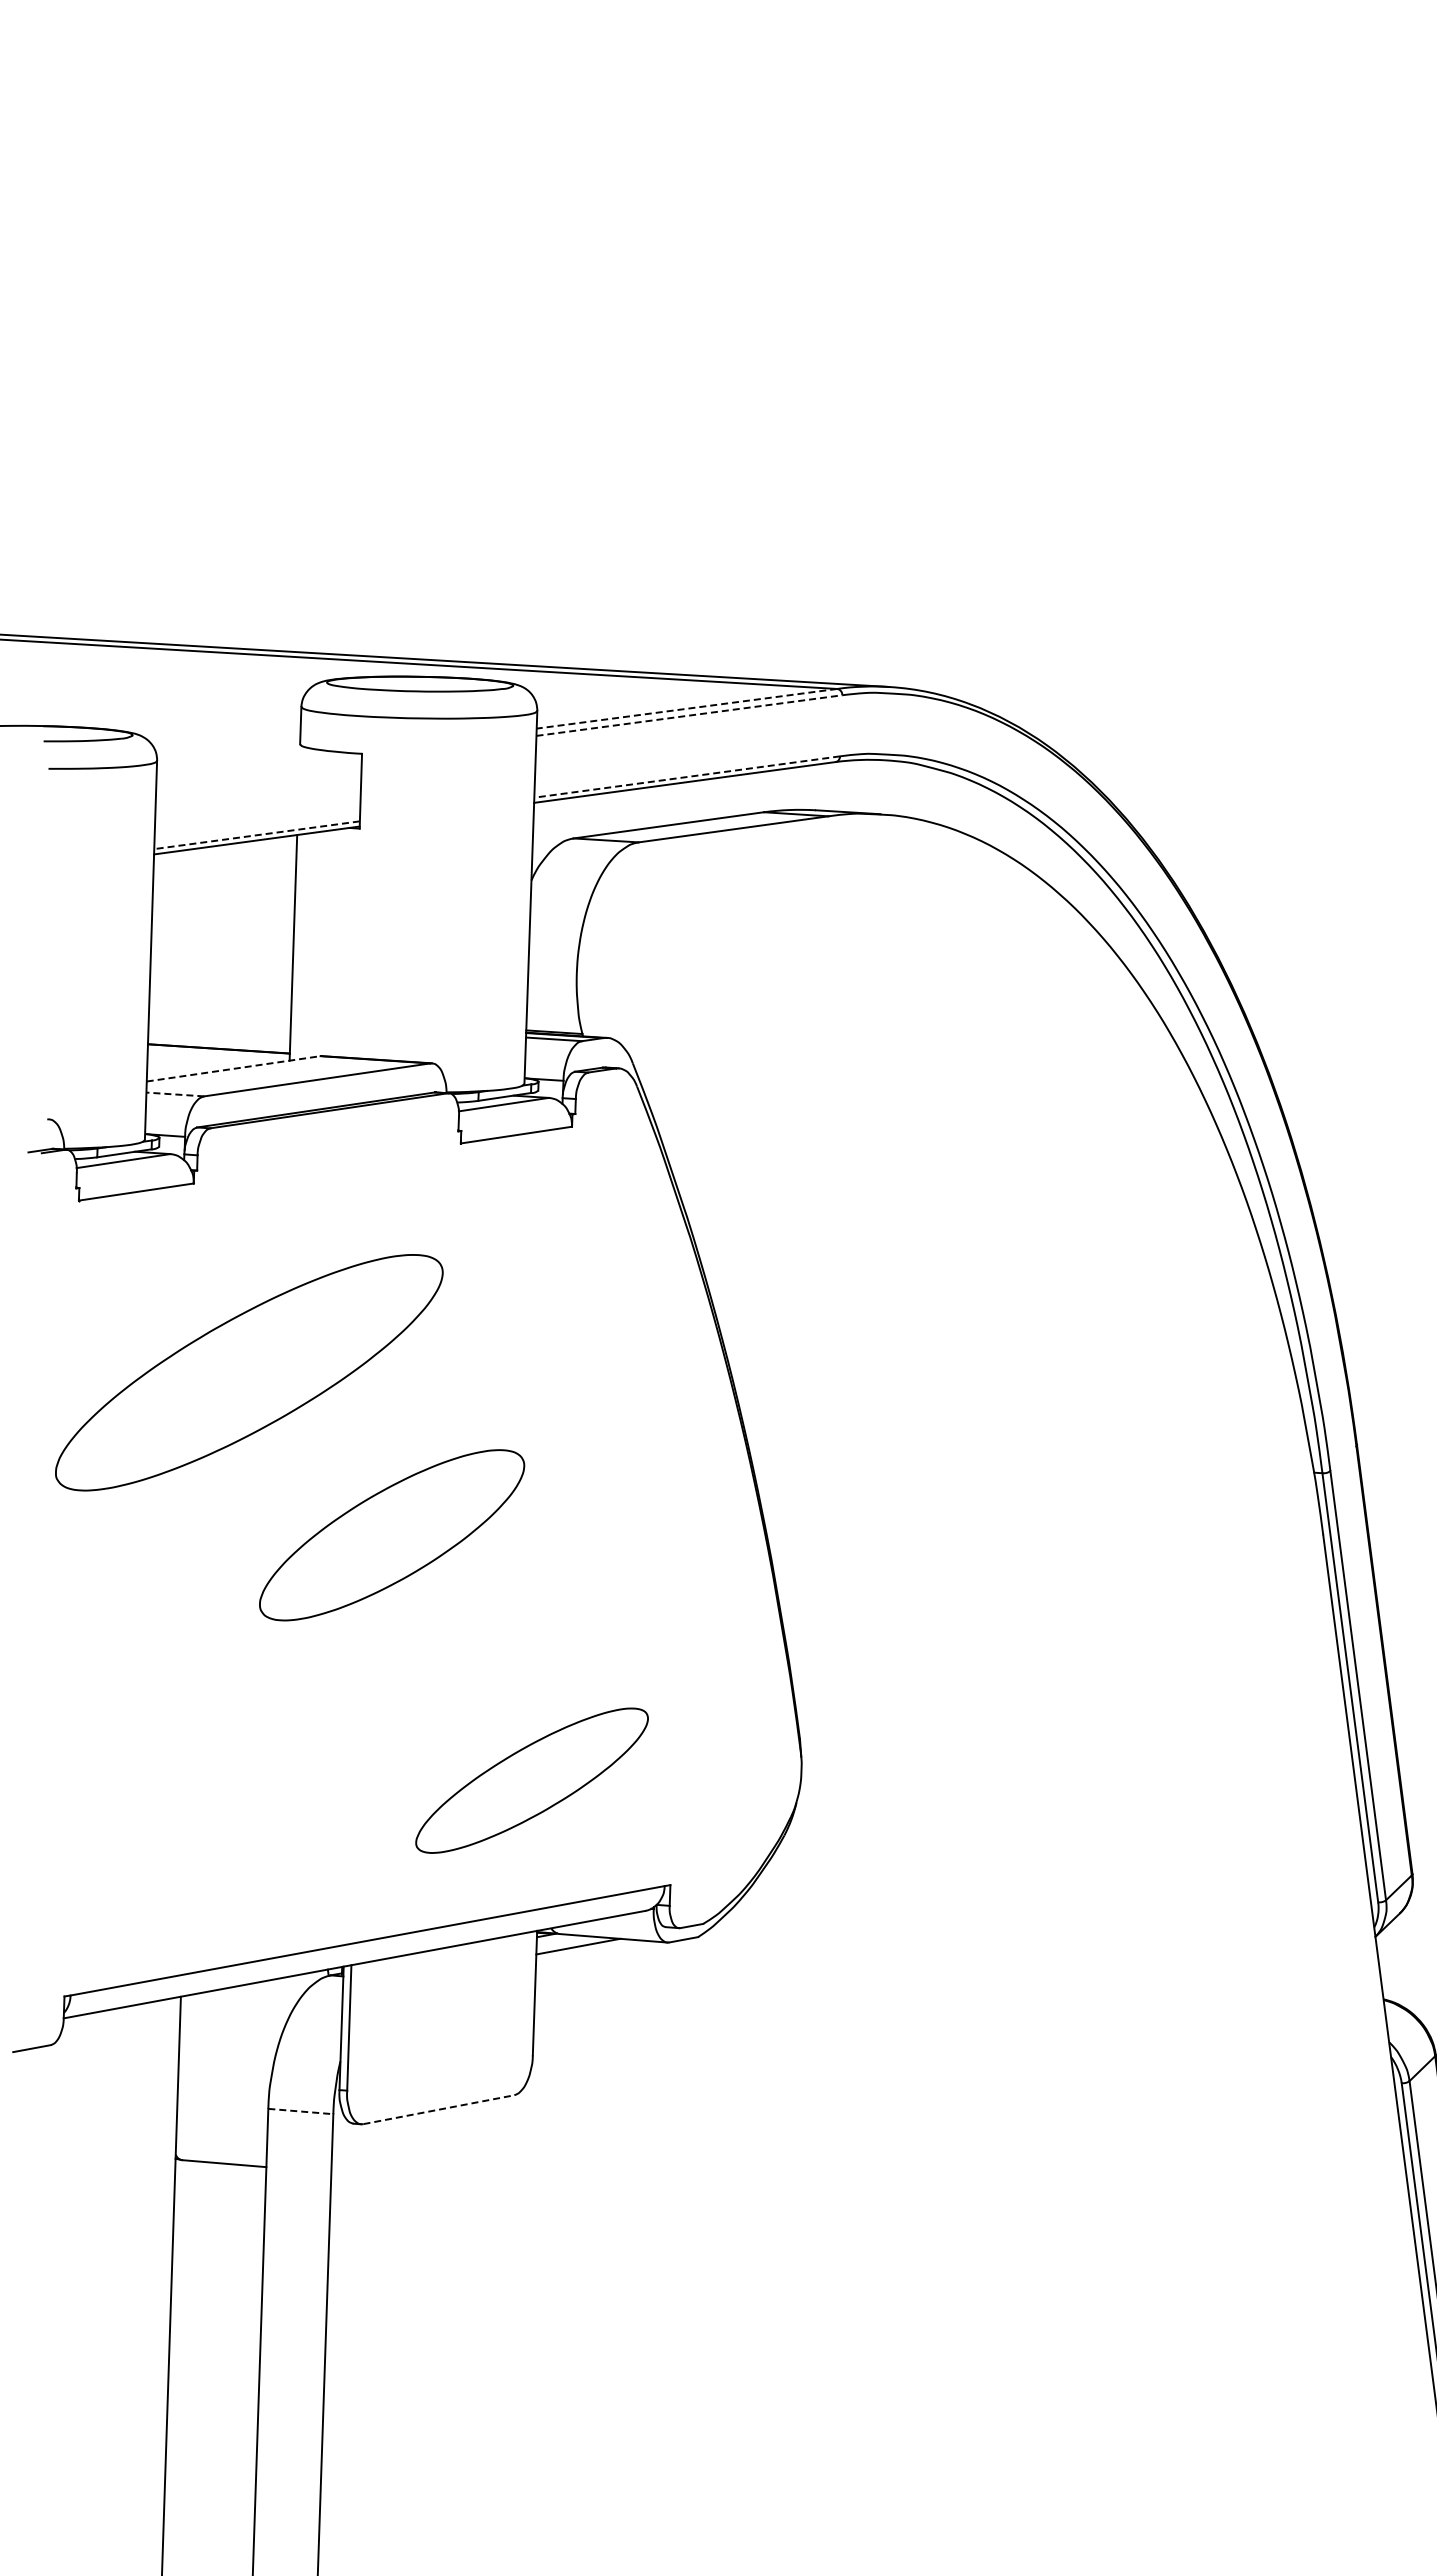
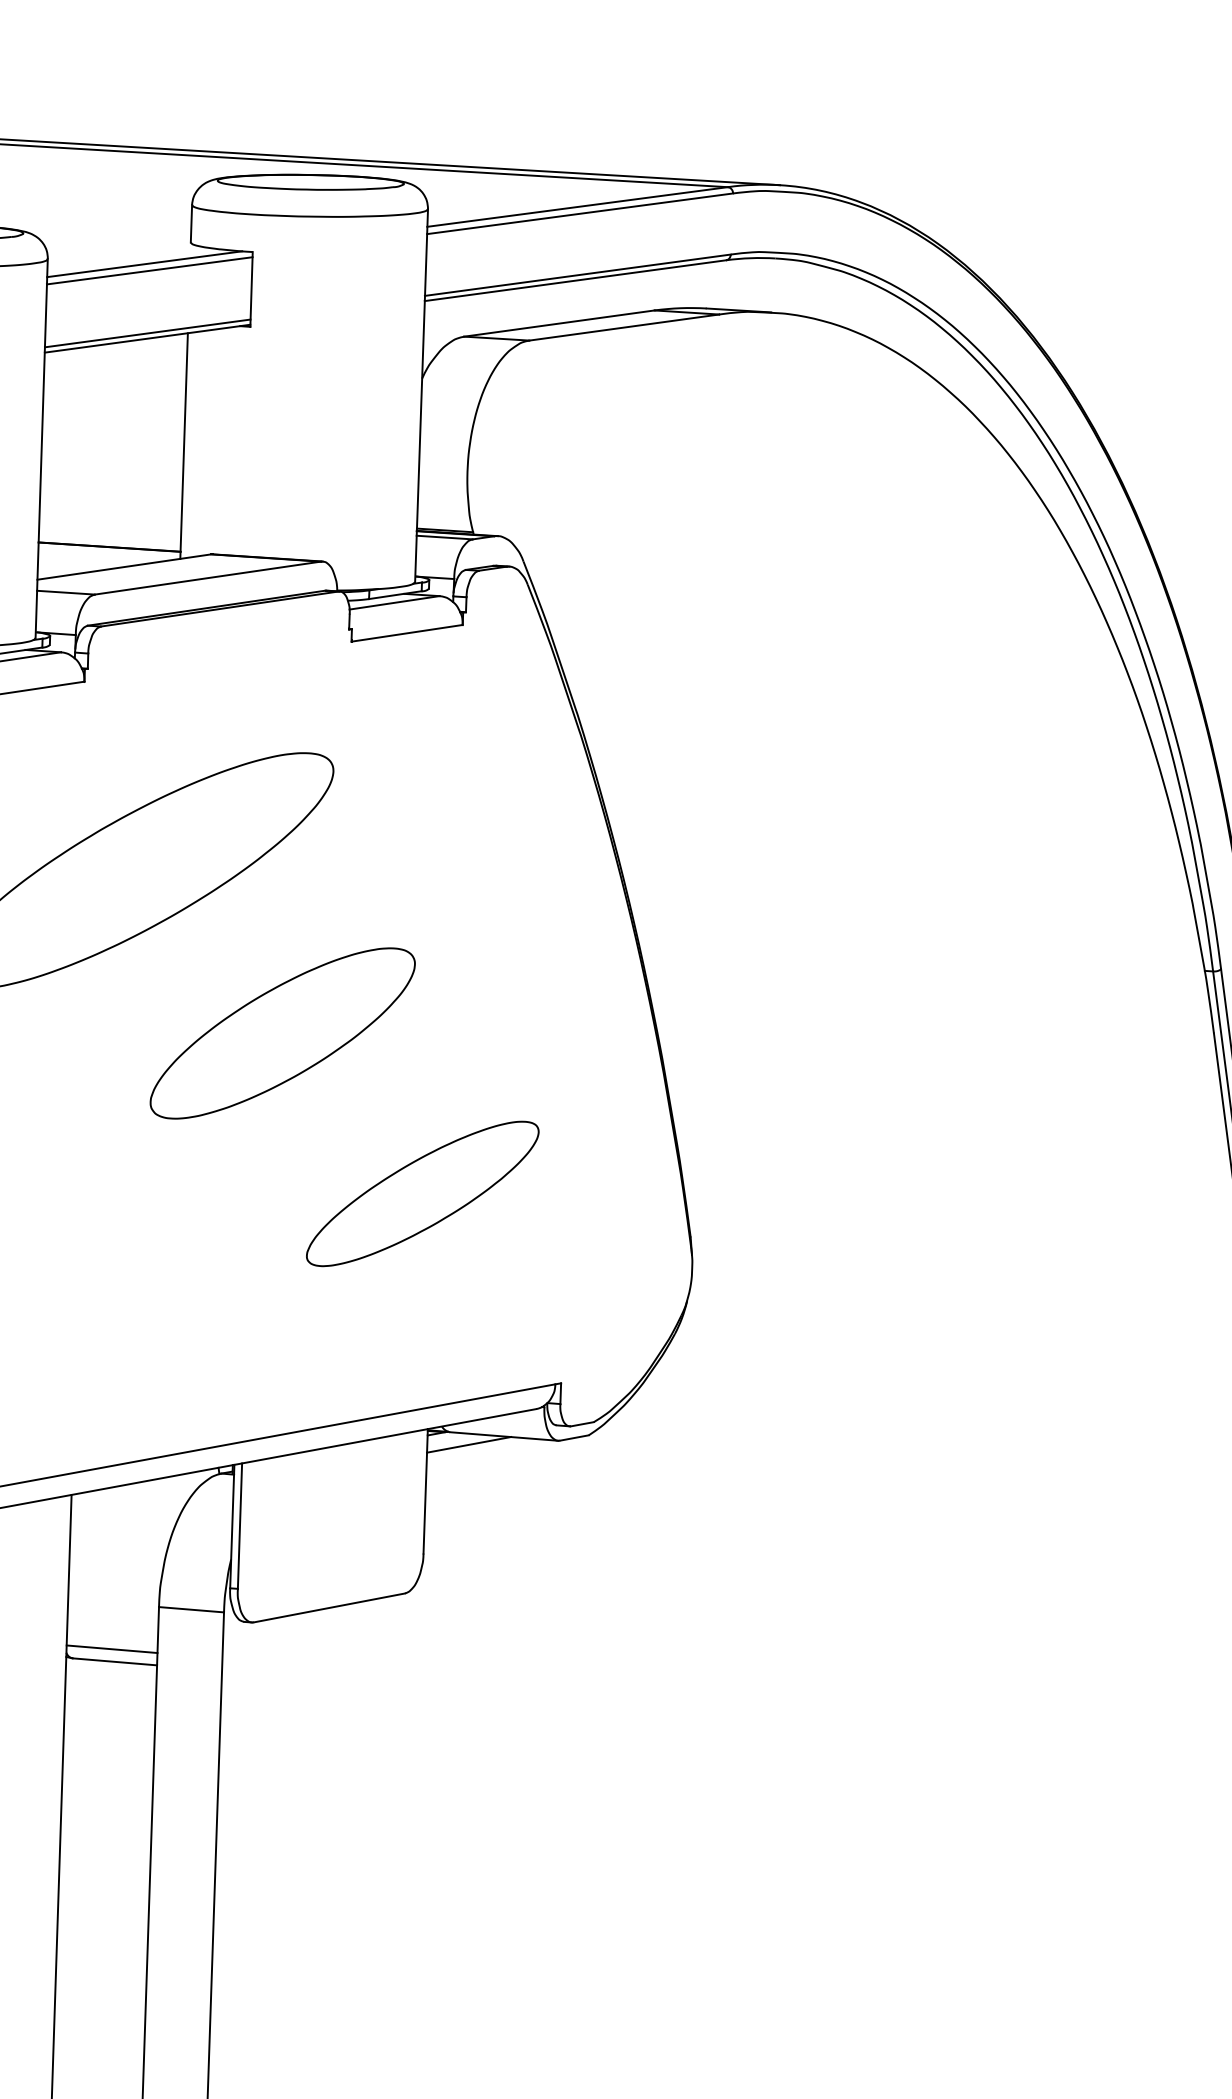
line: (686, 708) -> (577, 206), dashed -> solid
line: (689, 715) -> (580, 213), dashed -> solid
line: (253, 765) -> (144, 263), added
line: (258, 772) -> (149, 270), added
line: (686, 777) -> (577, 275), dashed -> solid
line: (257, 835) -> (148, 333), dashed -> solid
line: (233, 1068) -> (124, 566), dashed -> solid
line: (175, 1094) -> (66, 592), dashed -> solid
part: (531, 1780) -> (422, 1193), moved
line: (438, 2109) -> (329, 1607), dashed -> solid
line: (300, 2111) -> (191, 1609), dashed -> solid
line: (221, 2150) -> (112, 1648), added

